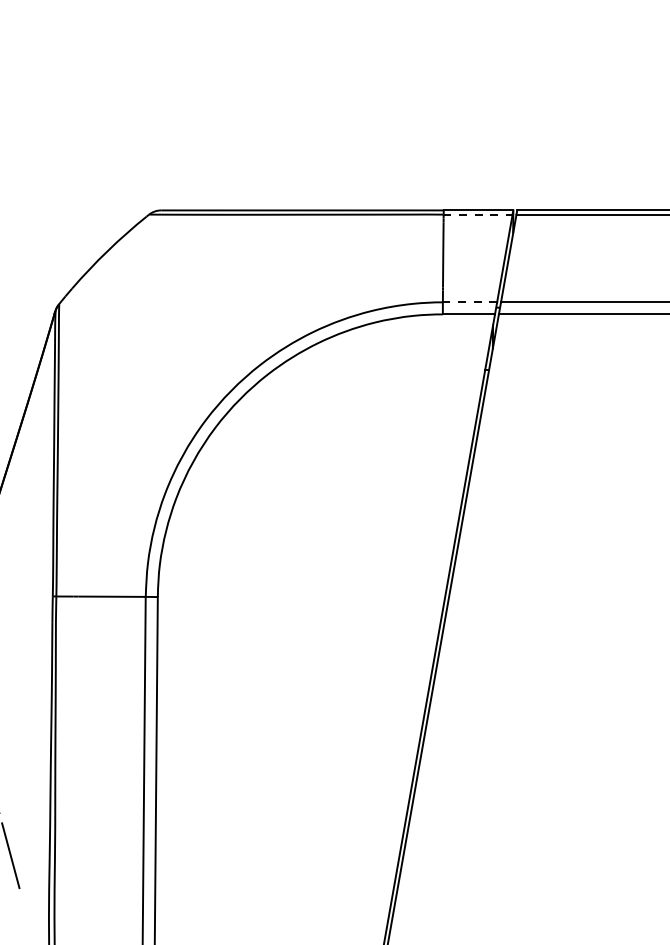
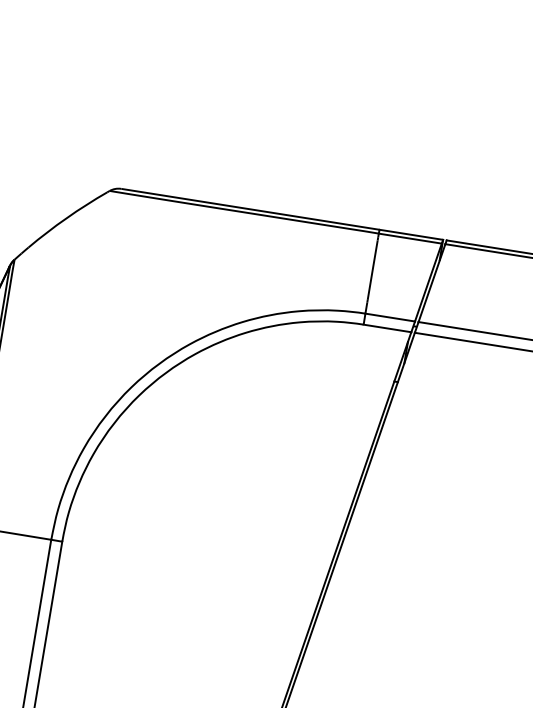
line: (478, 214) -> (410, 238), dashed -> solid
line: (469, 302) -> (389, 317), dashed -> solid

